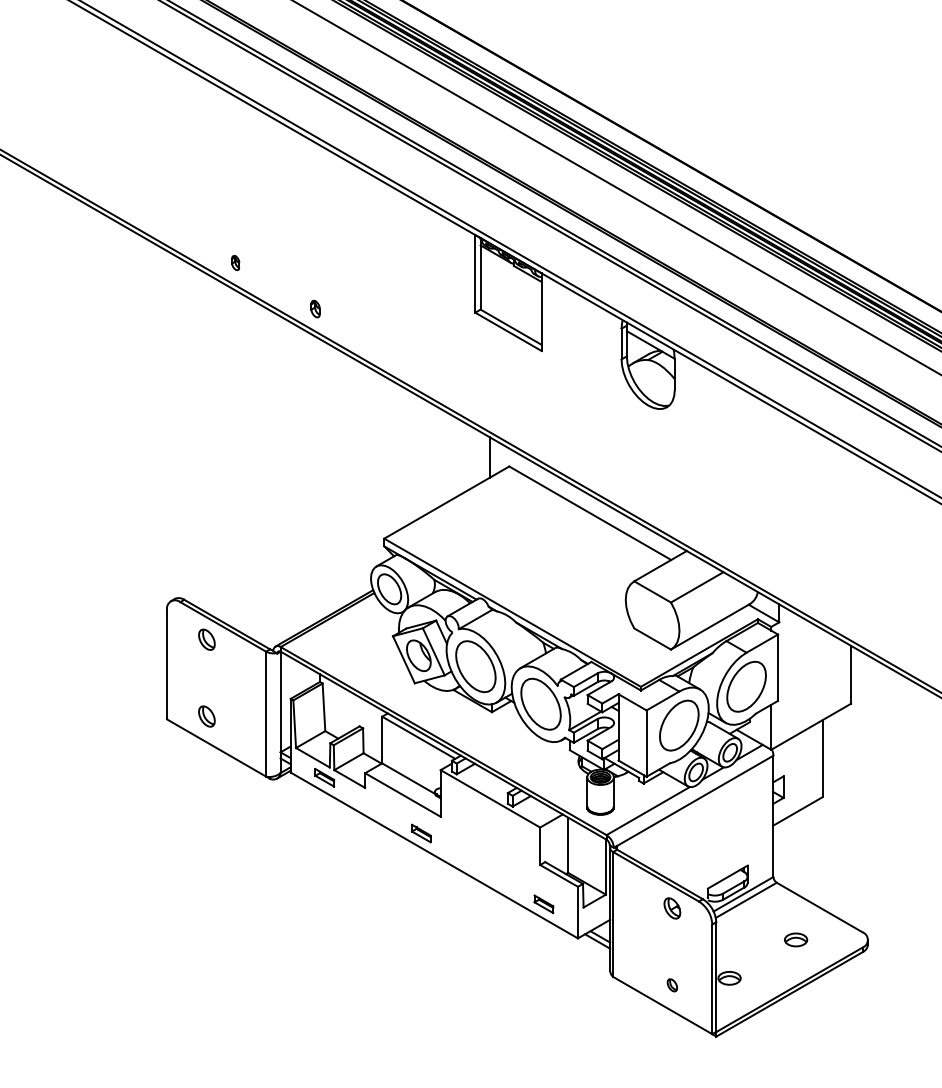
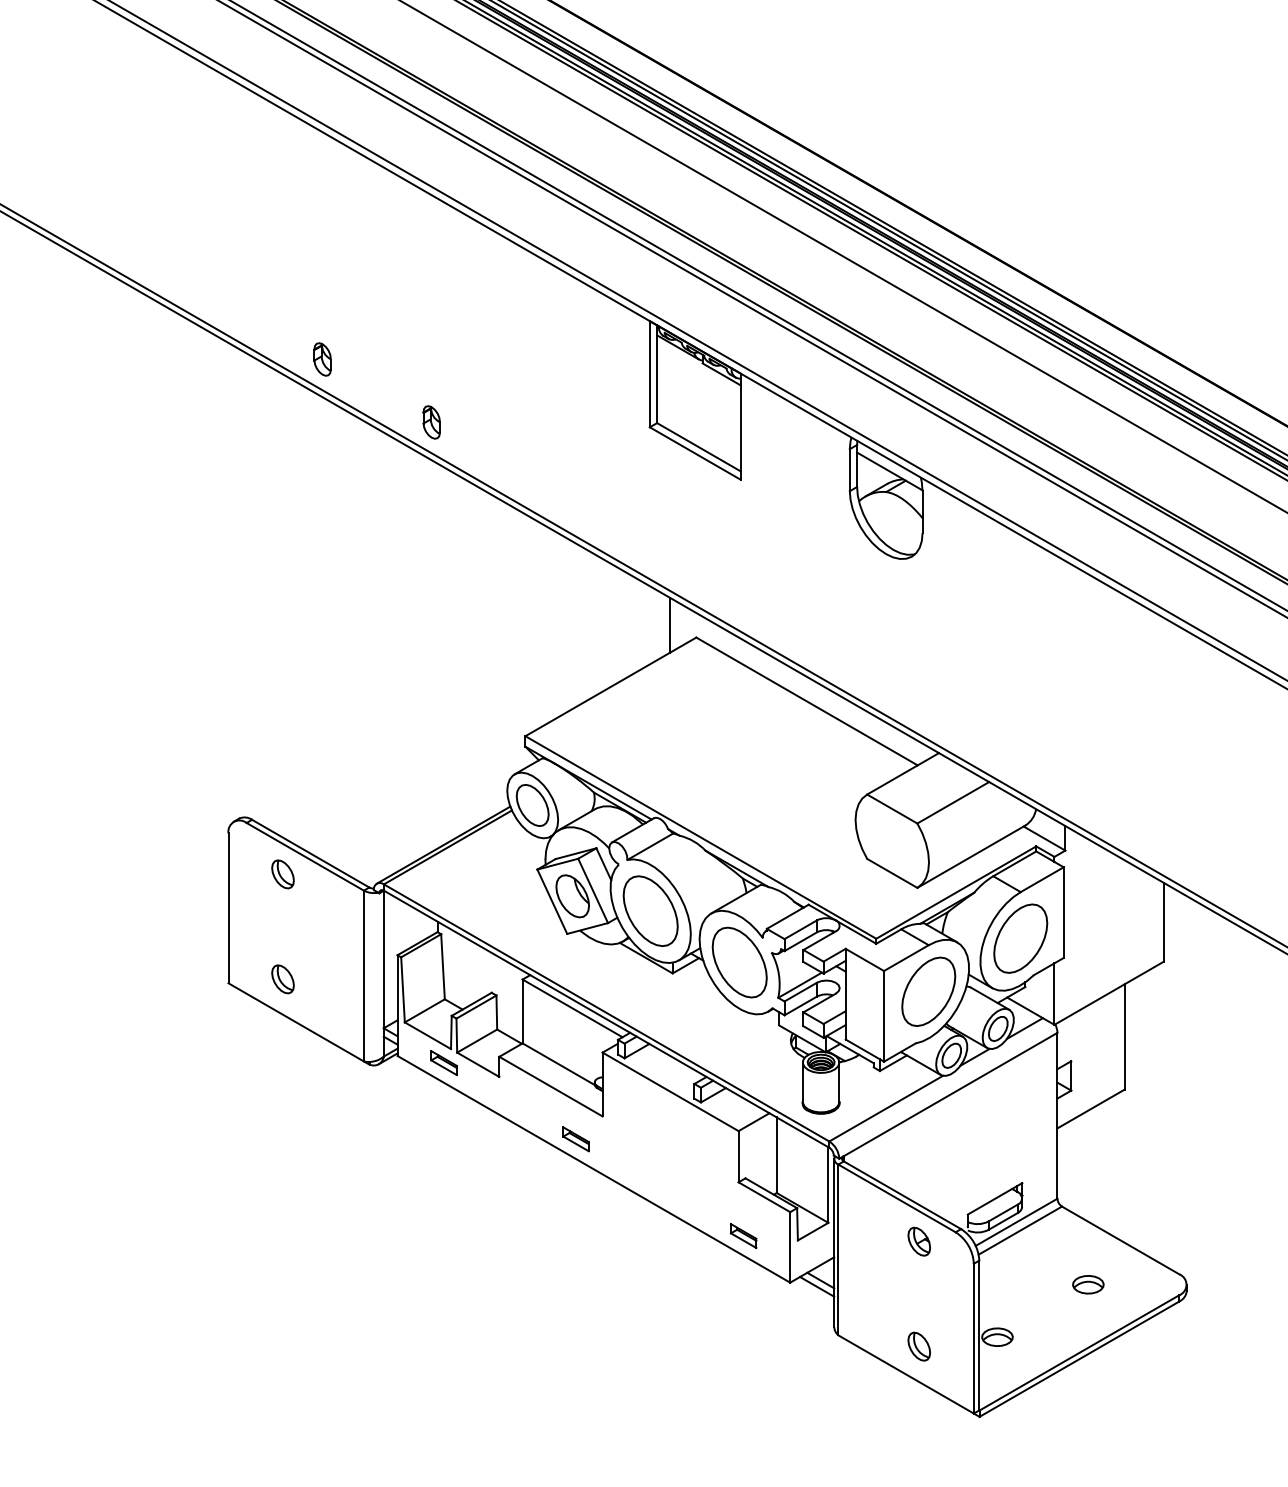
part: (235, 262) -> (322, 358), size x1.67
part: (315, 308) -> (431, 421), size x1.43
part: (672, 985) -> (919, 1347), size x1.67

